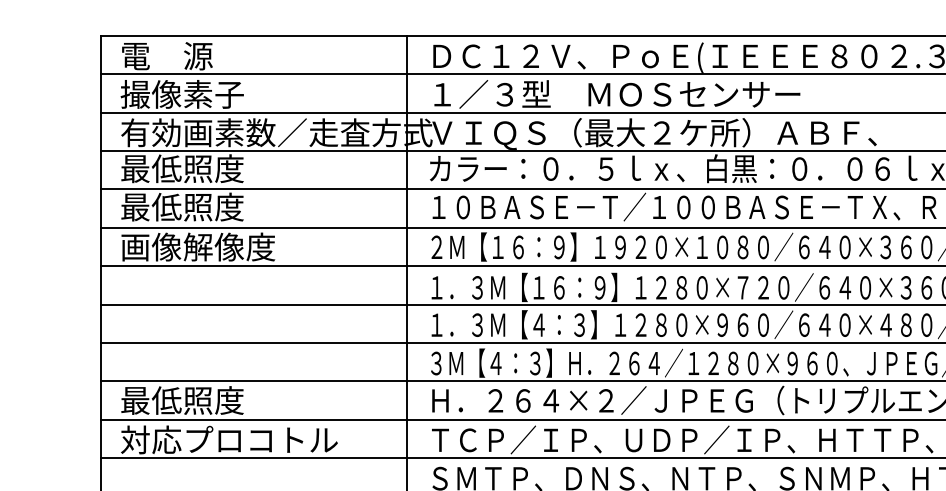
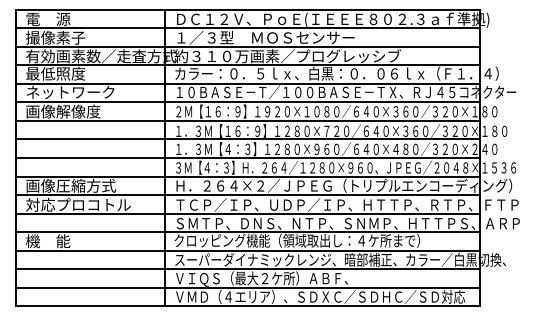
text: (661, 133) -> (287, 56), ＶＩＱＳ（最大２ケ所）ＡＢＦ、 -> 約３１０万画素／プログレッシブ
text: (213, 207) -> (70, 92), 最低照度 -> ネットワーク
text: (213, 399) -> (70, 185), 最低照度 -> 画像圧縮方式

